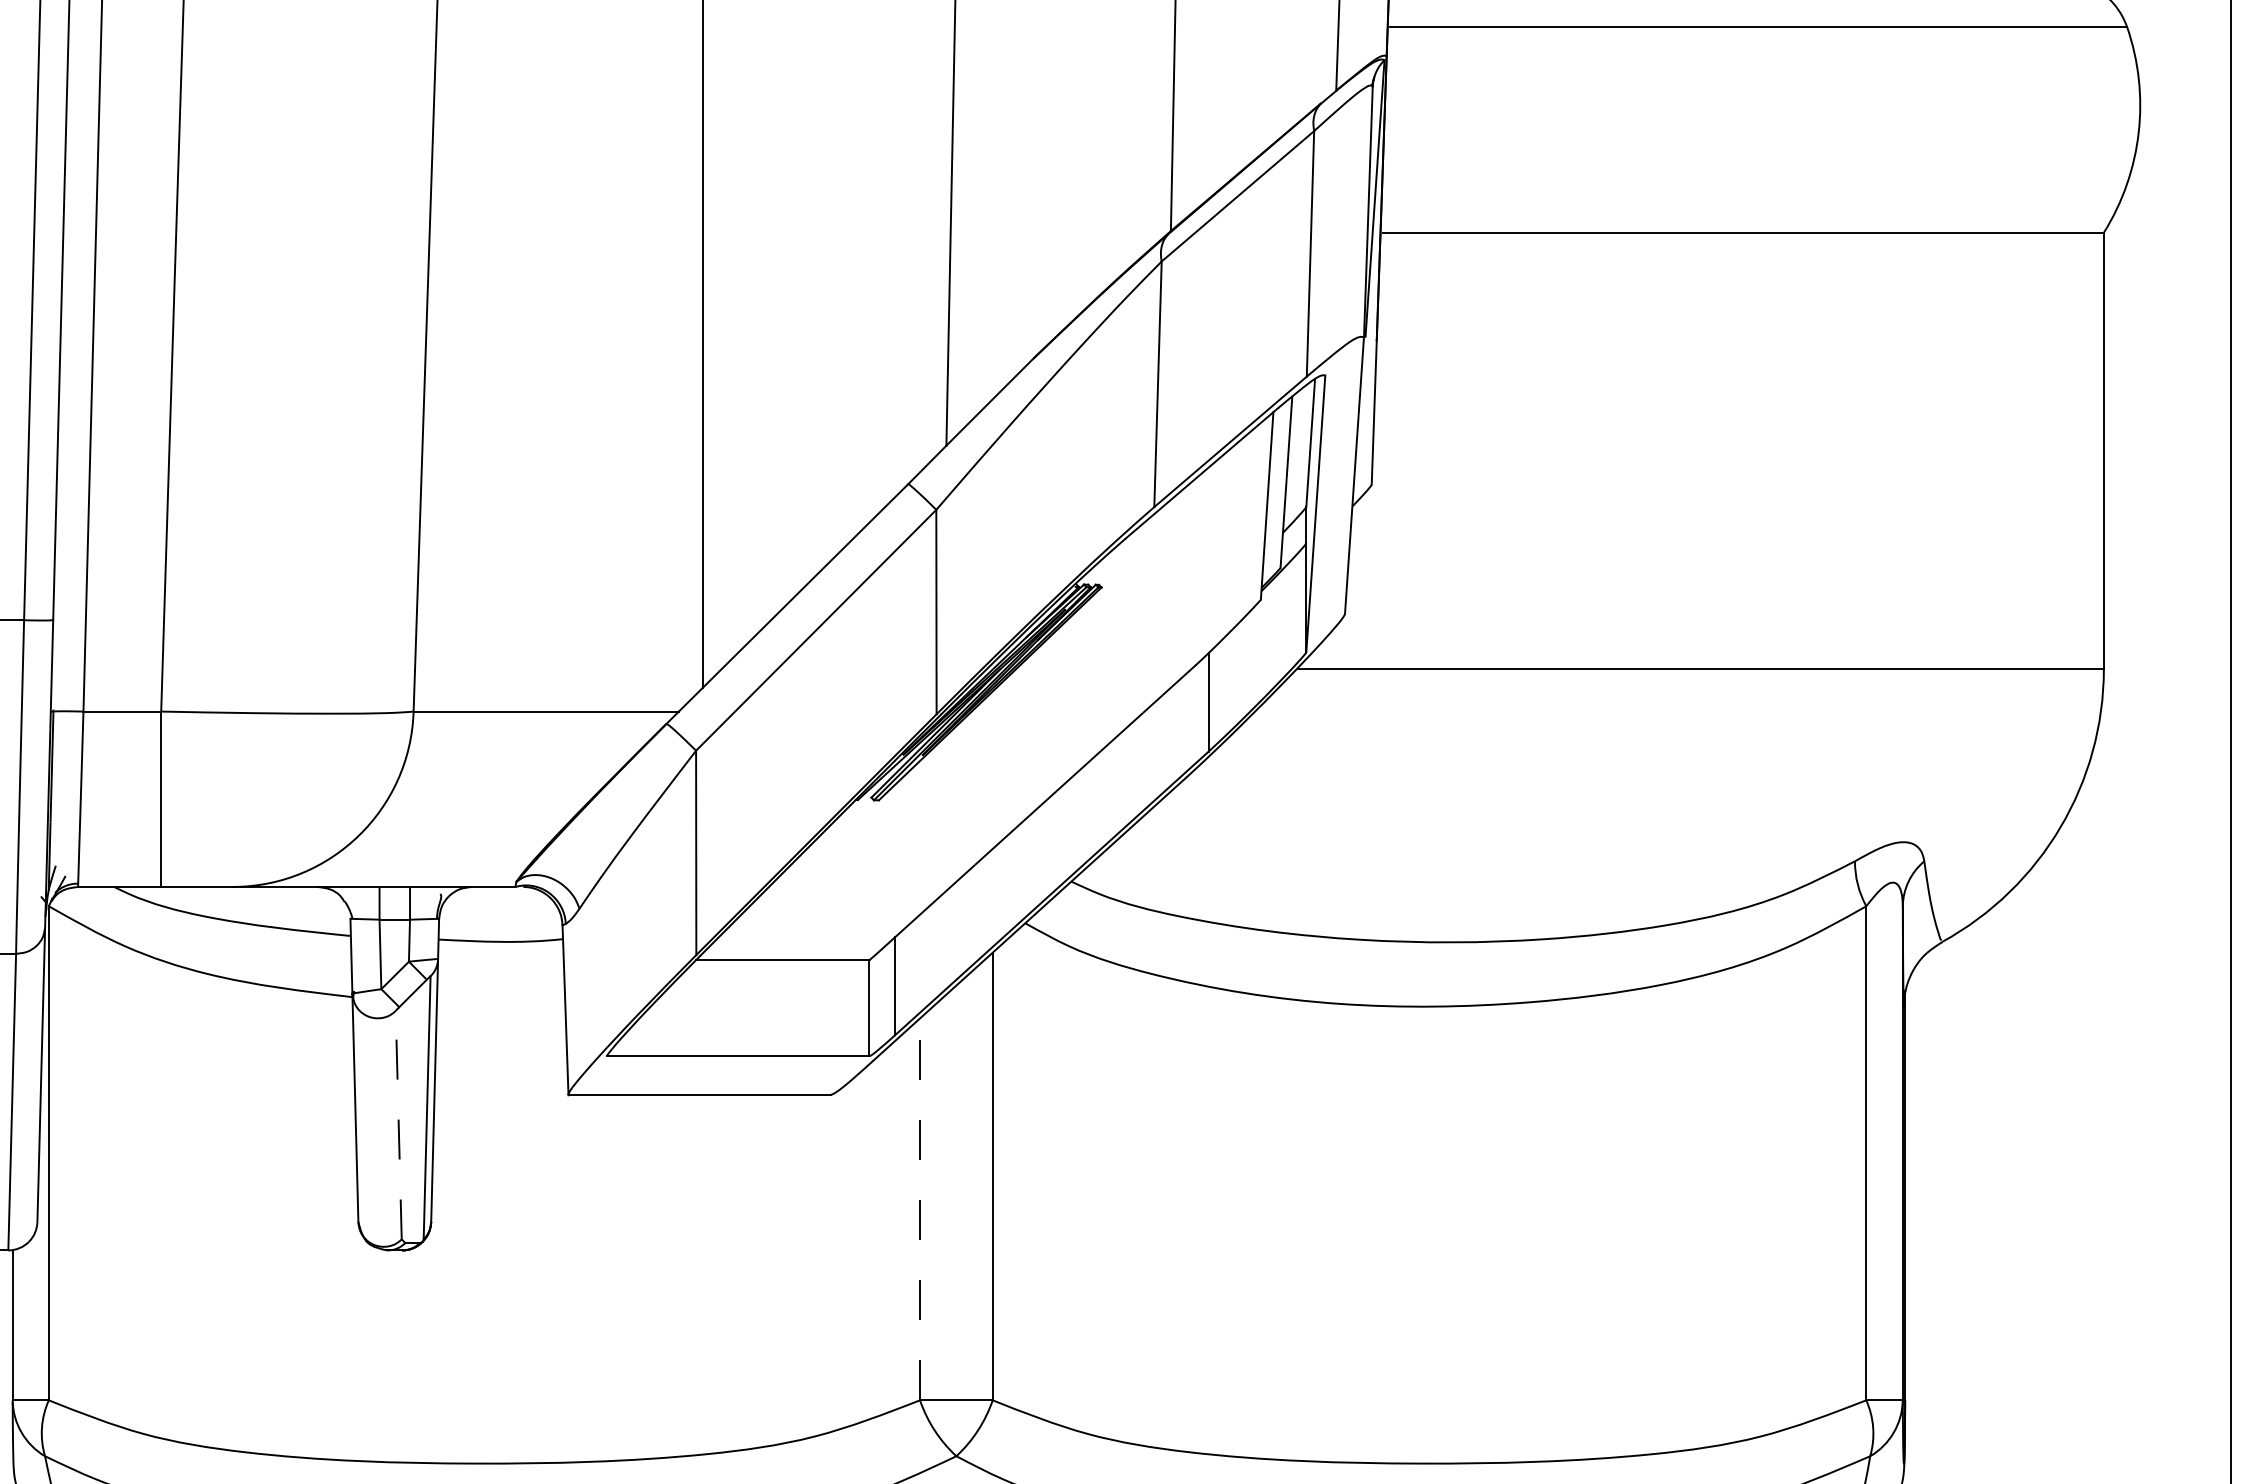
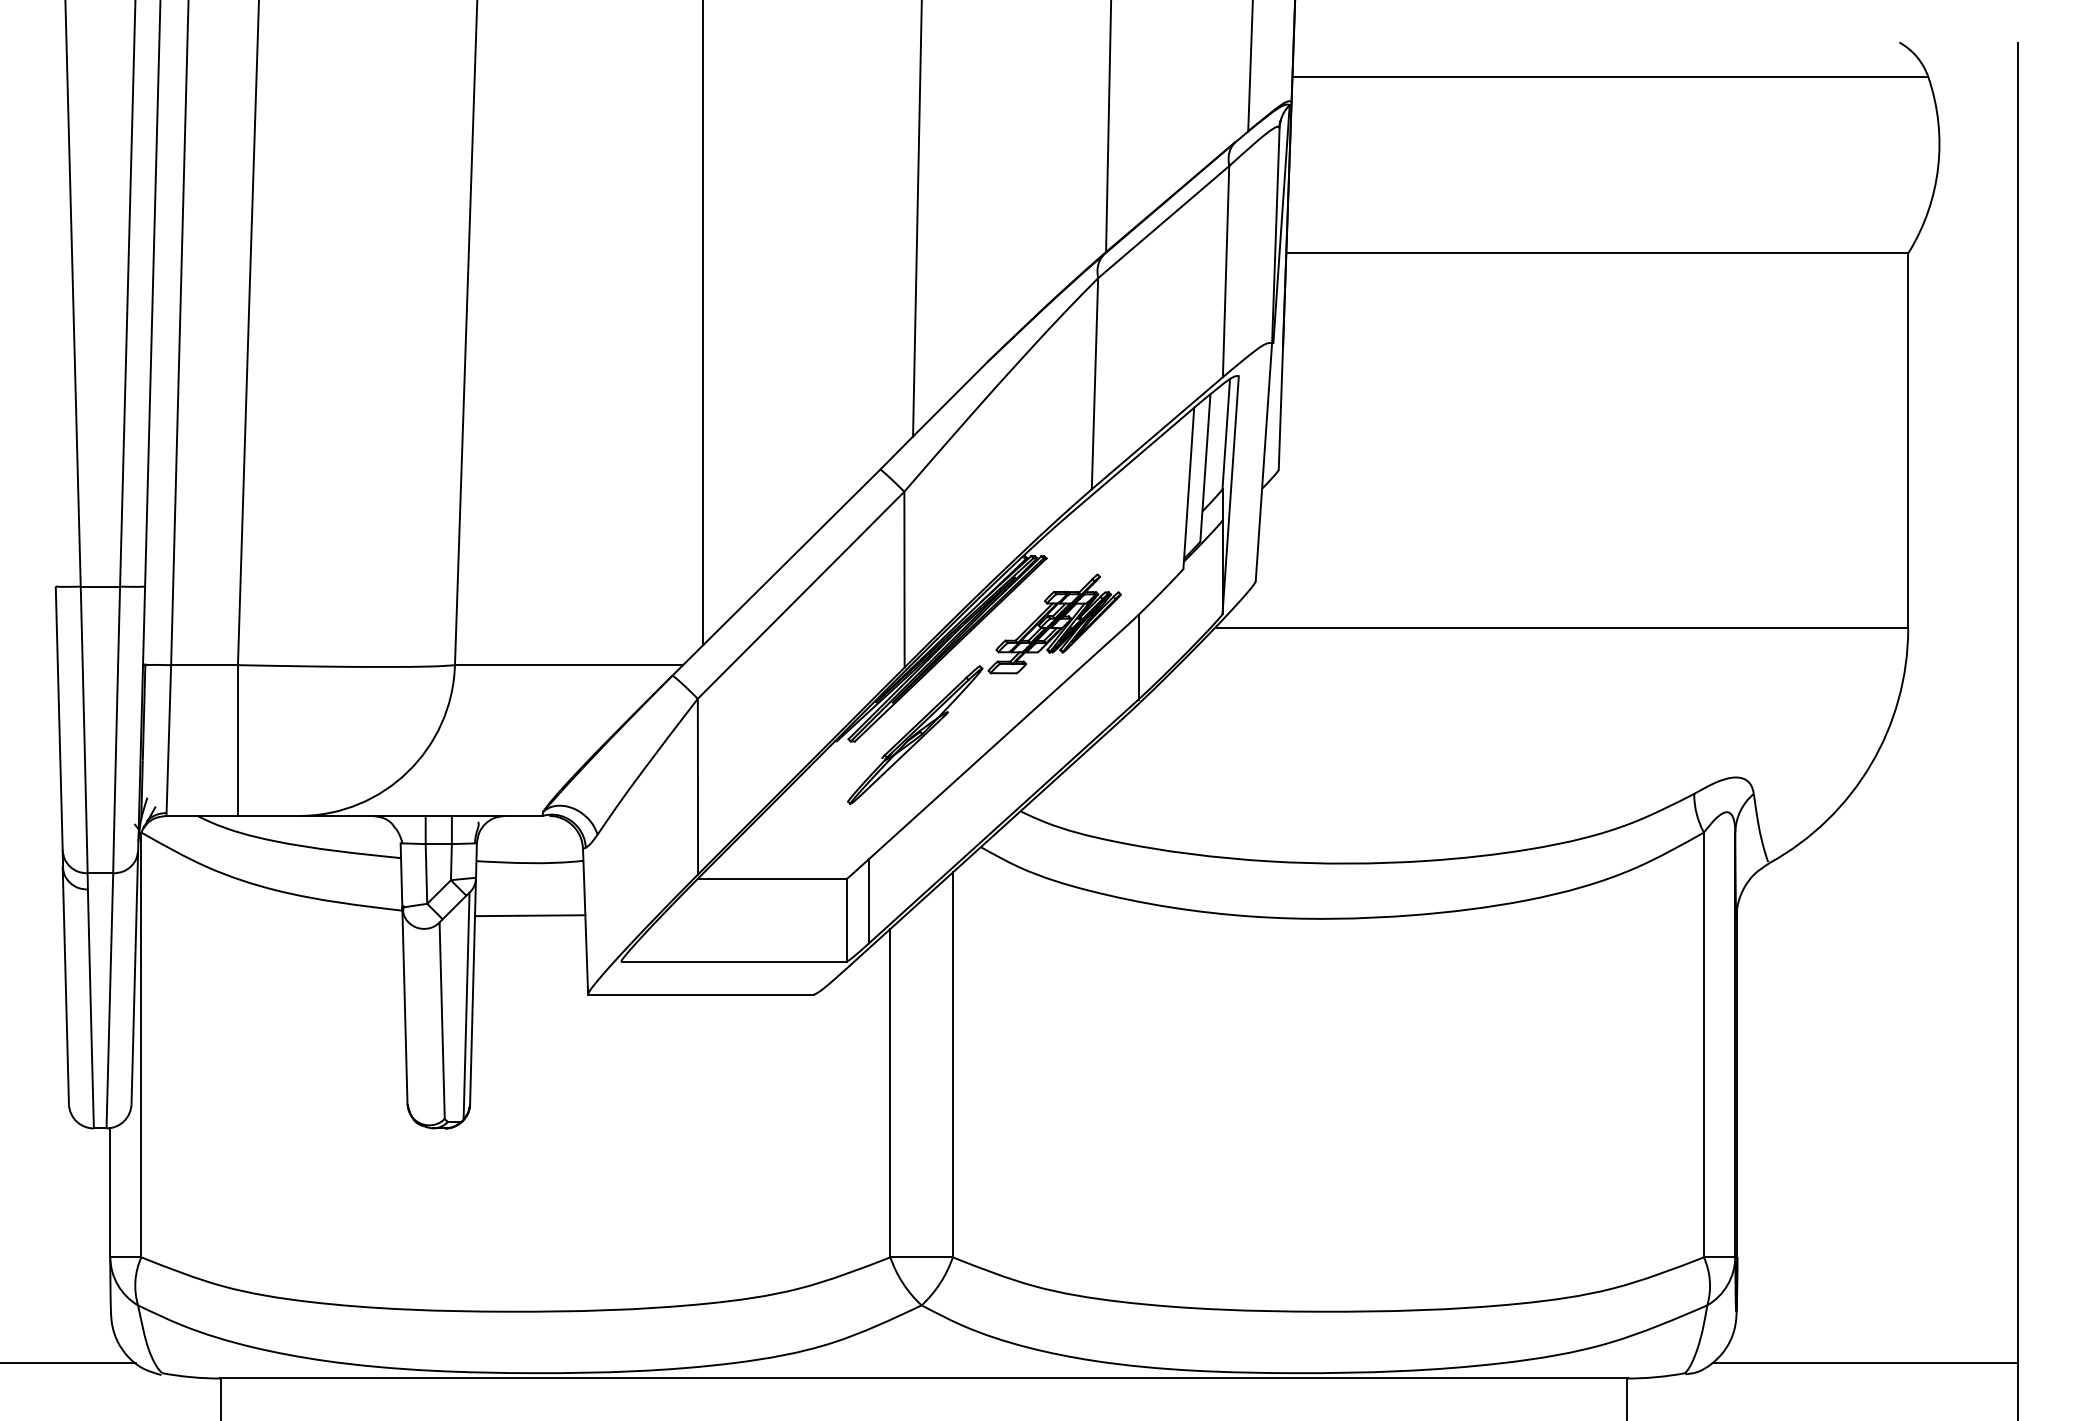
part: (1017, 729) -> (974, 680), added
line: (501, 1002) -> (530, 915), added
line: (399, 1124) -> (442, 1020), dashed -> solid
line: (920, 1208) -> (890, 1092), dashed -> solid

